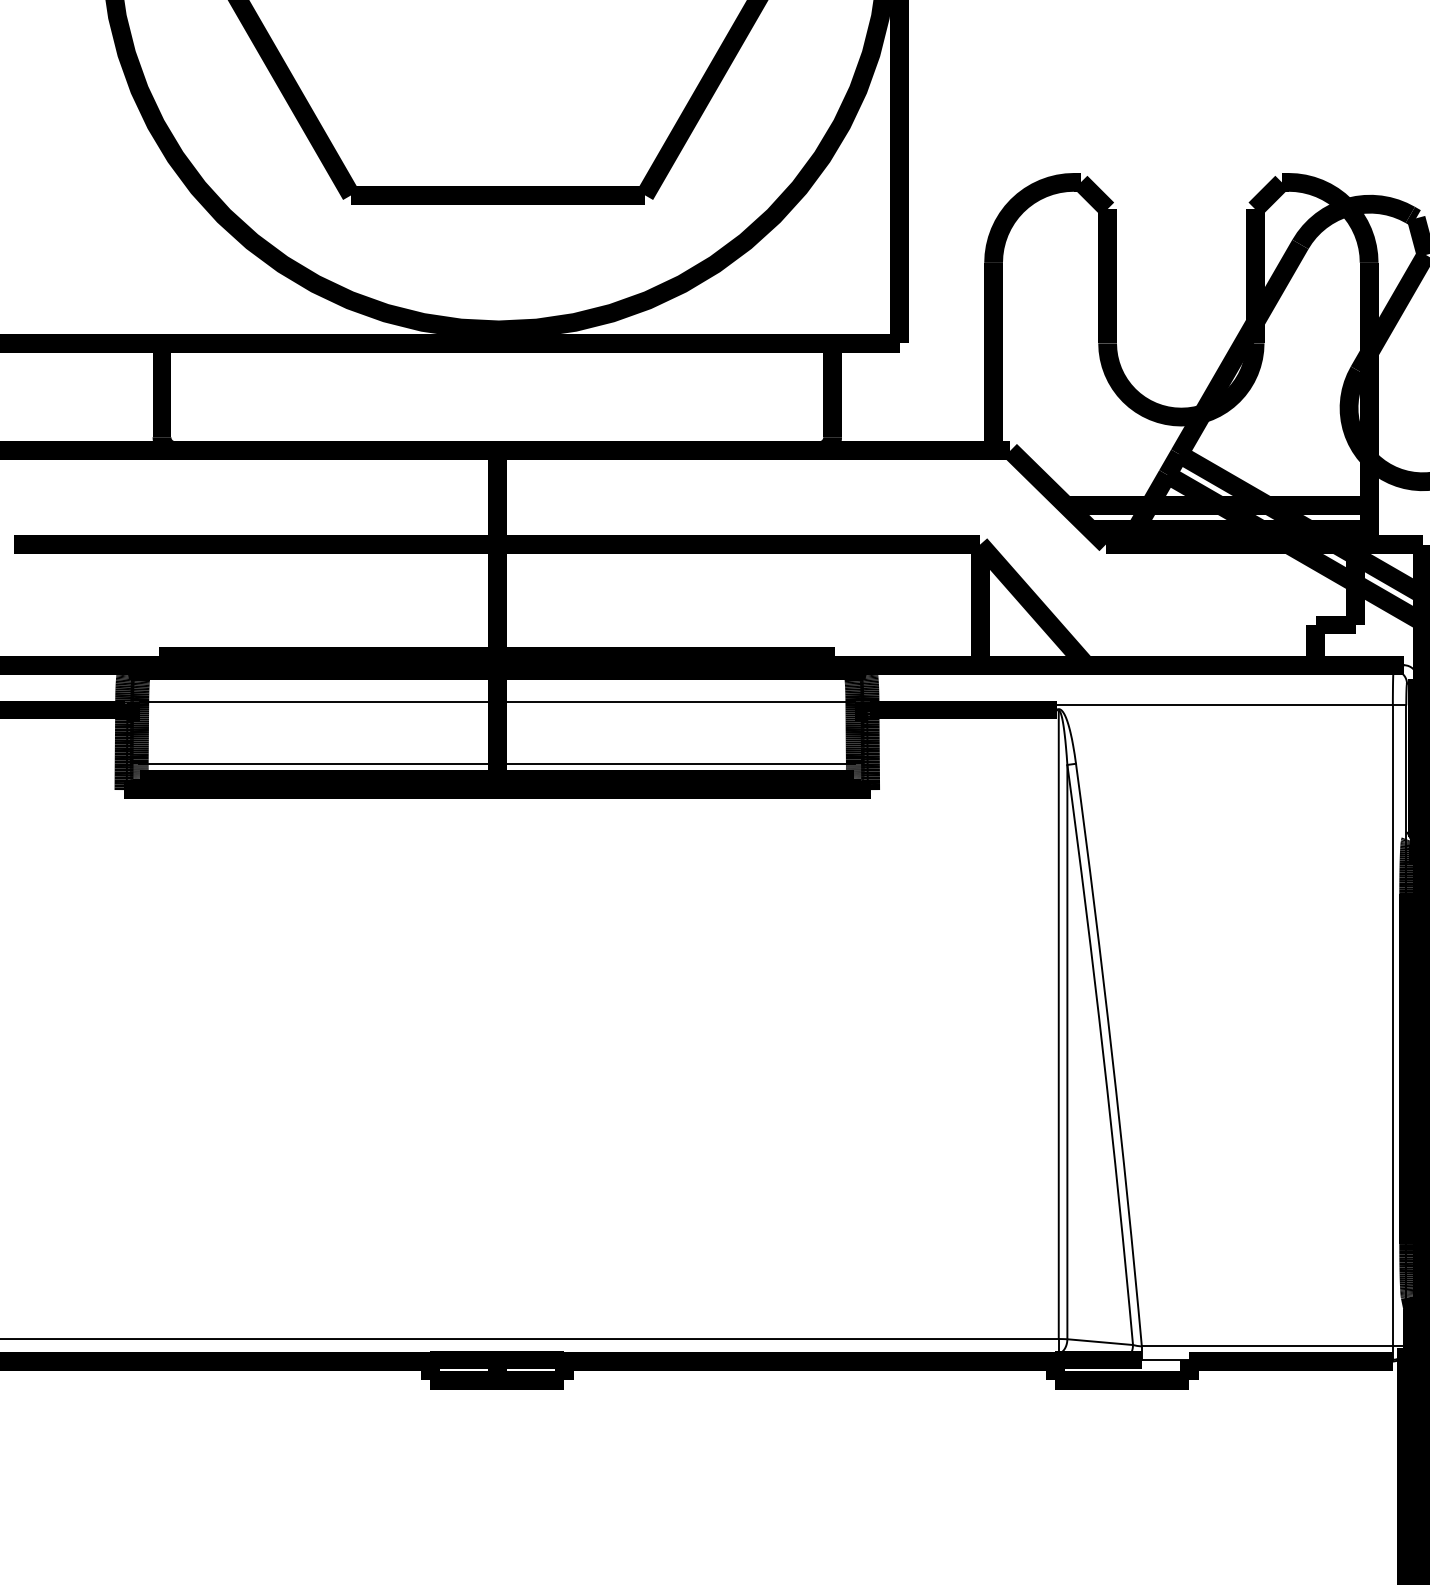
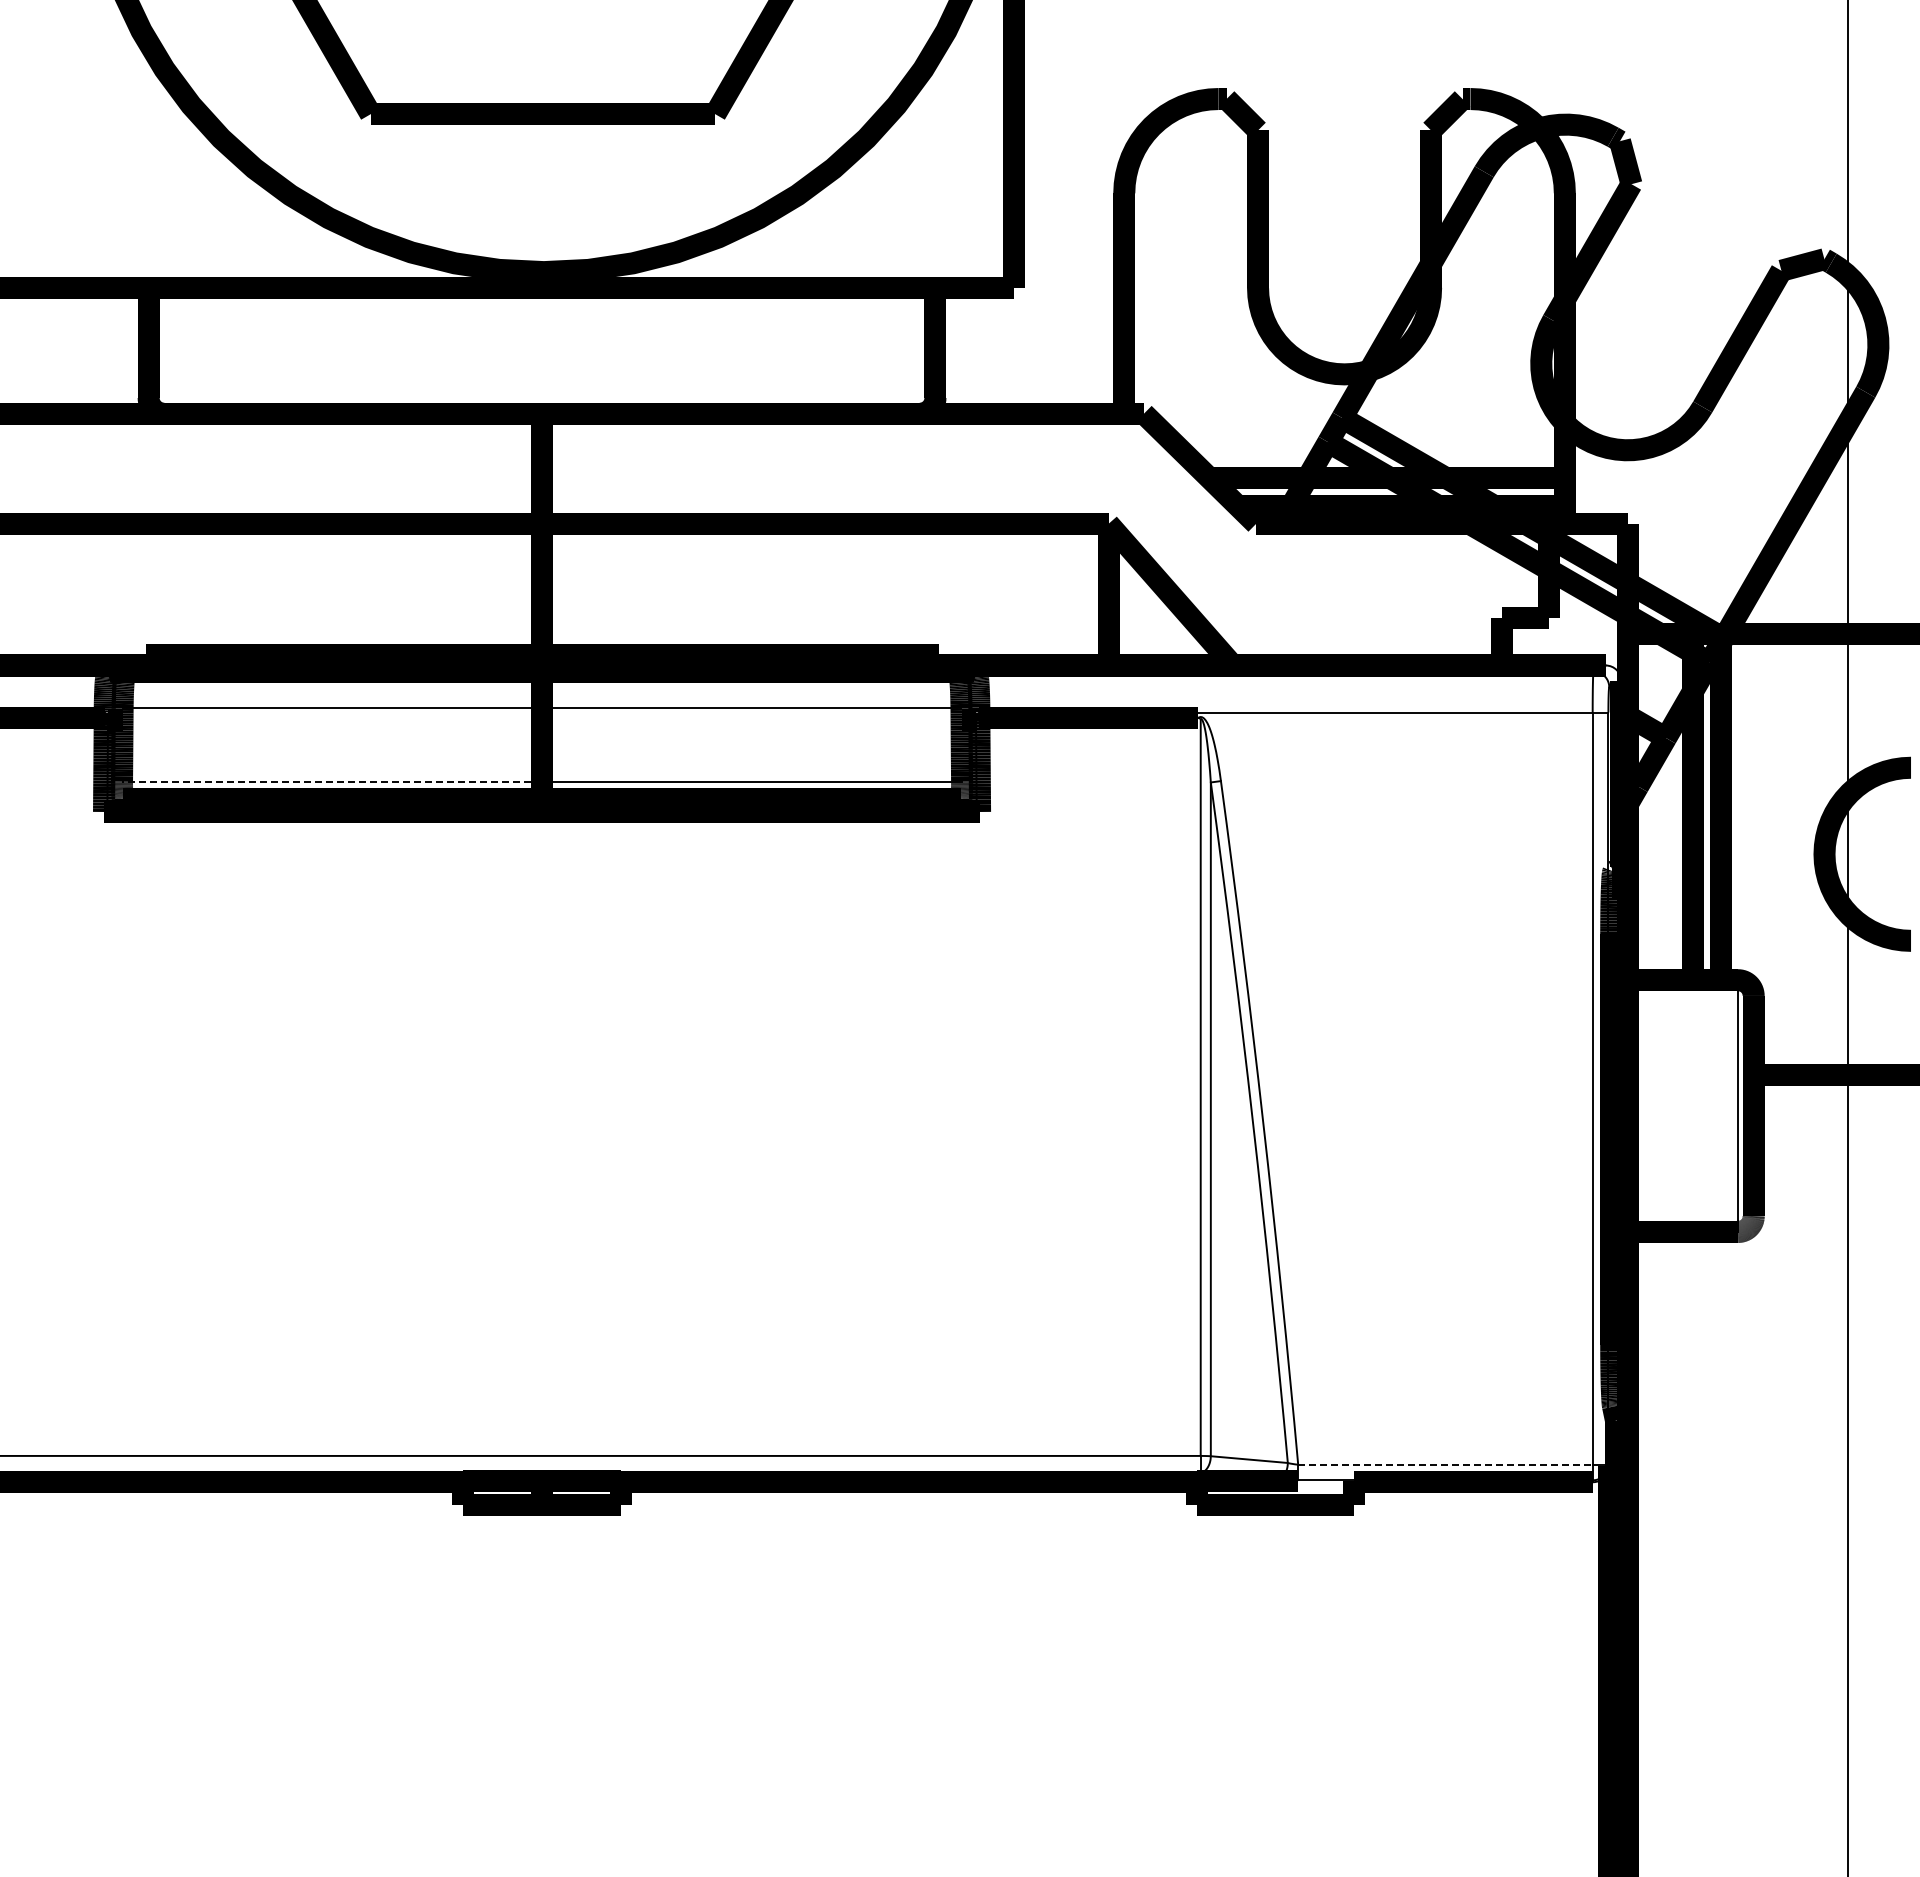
line: (317, 764) -> (331, 781), solid -> dashed
line: (1267, 1346) -> (1445, 1464), solid -> dashed

